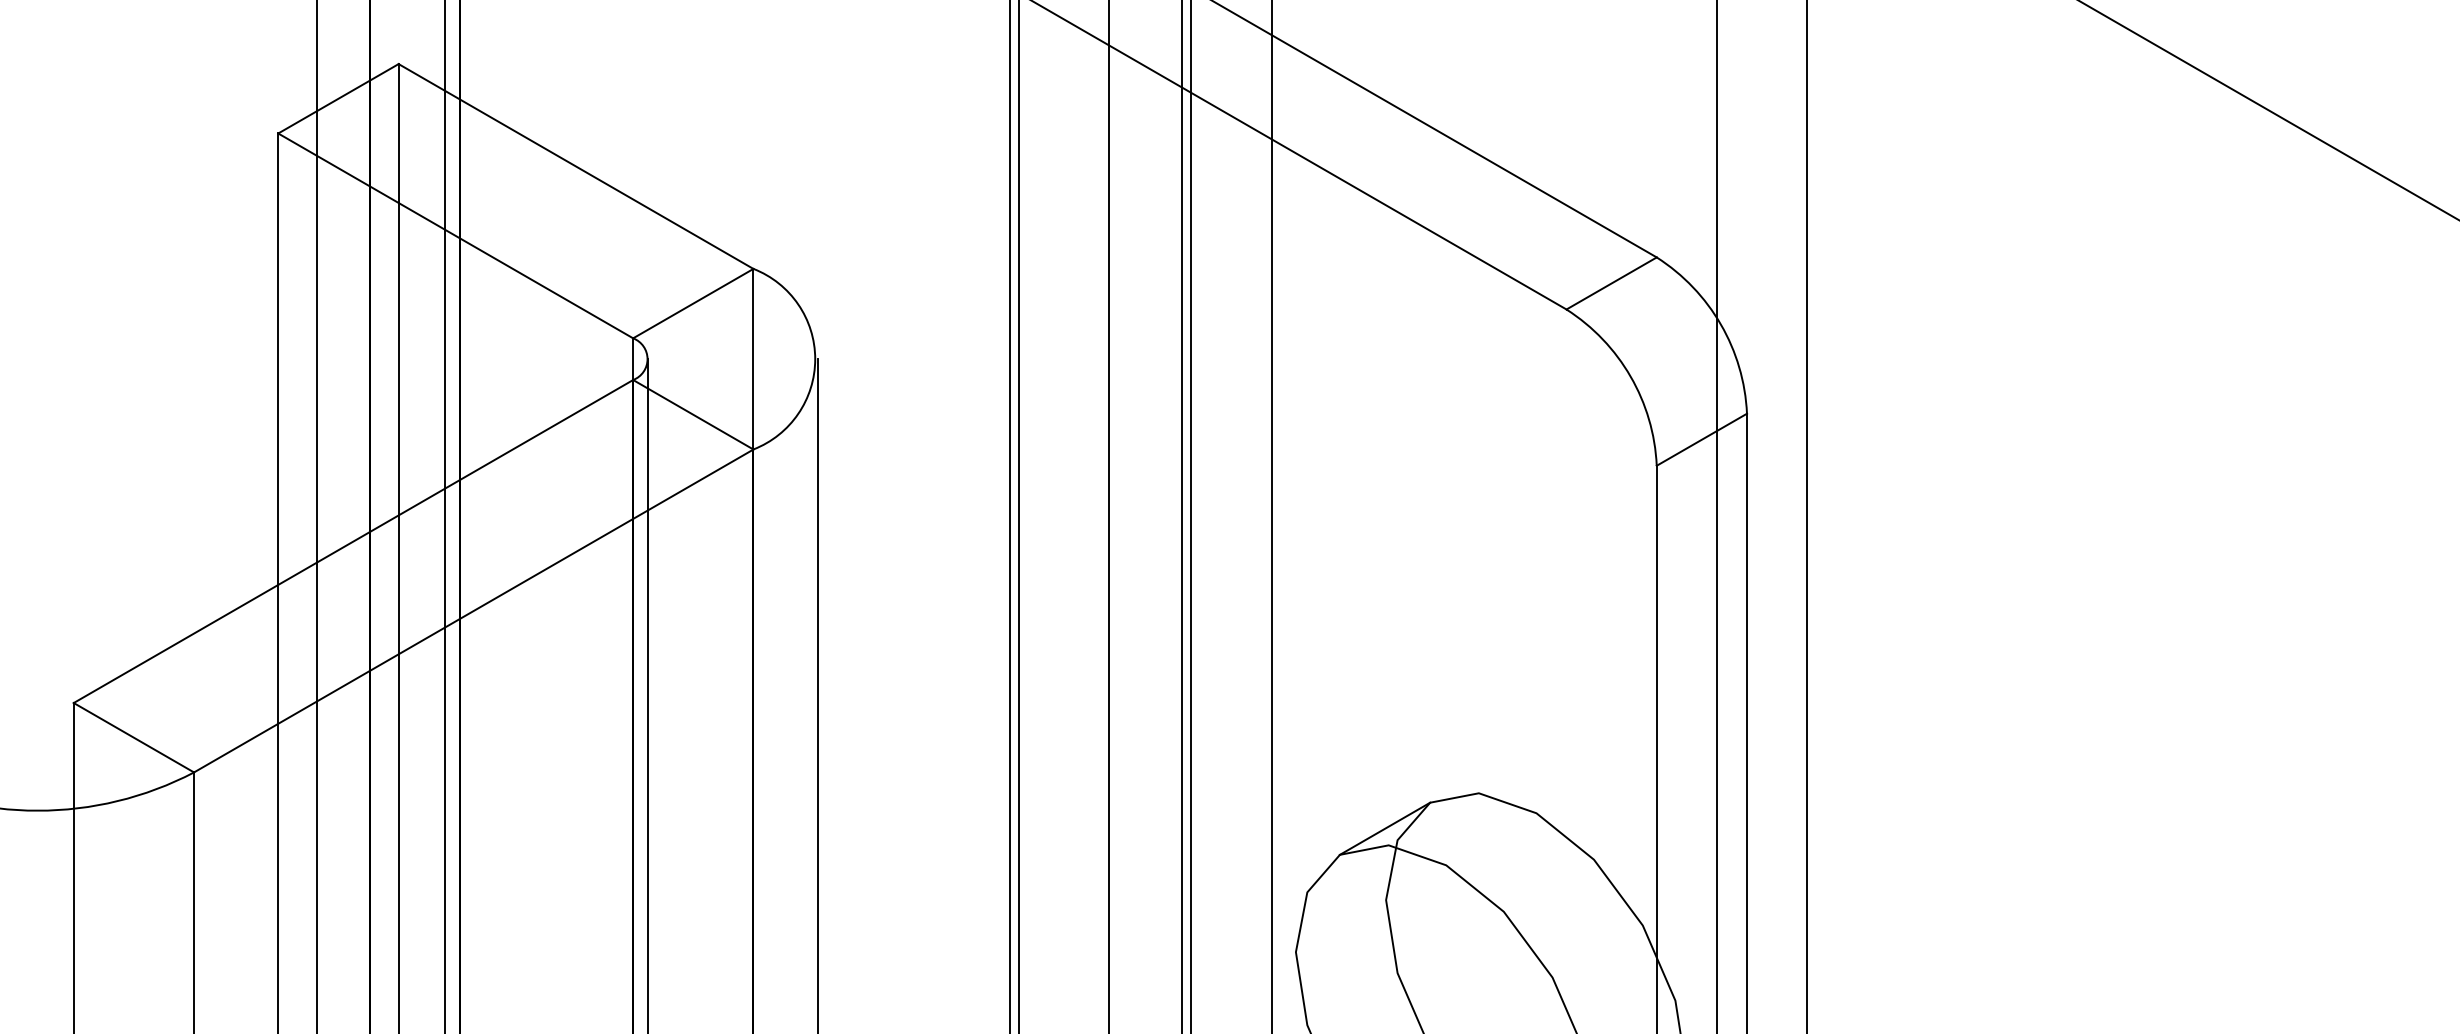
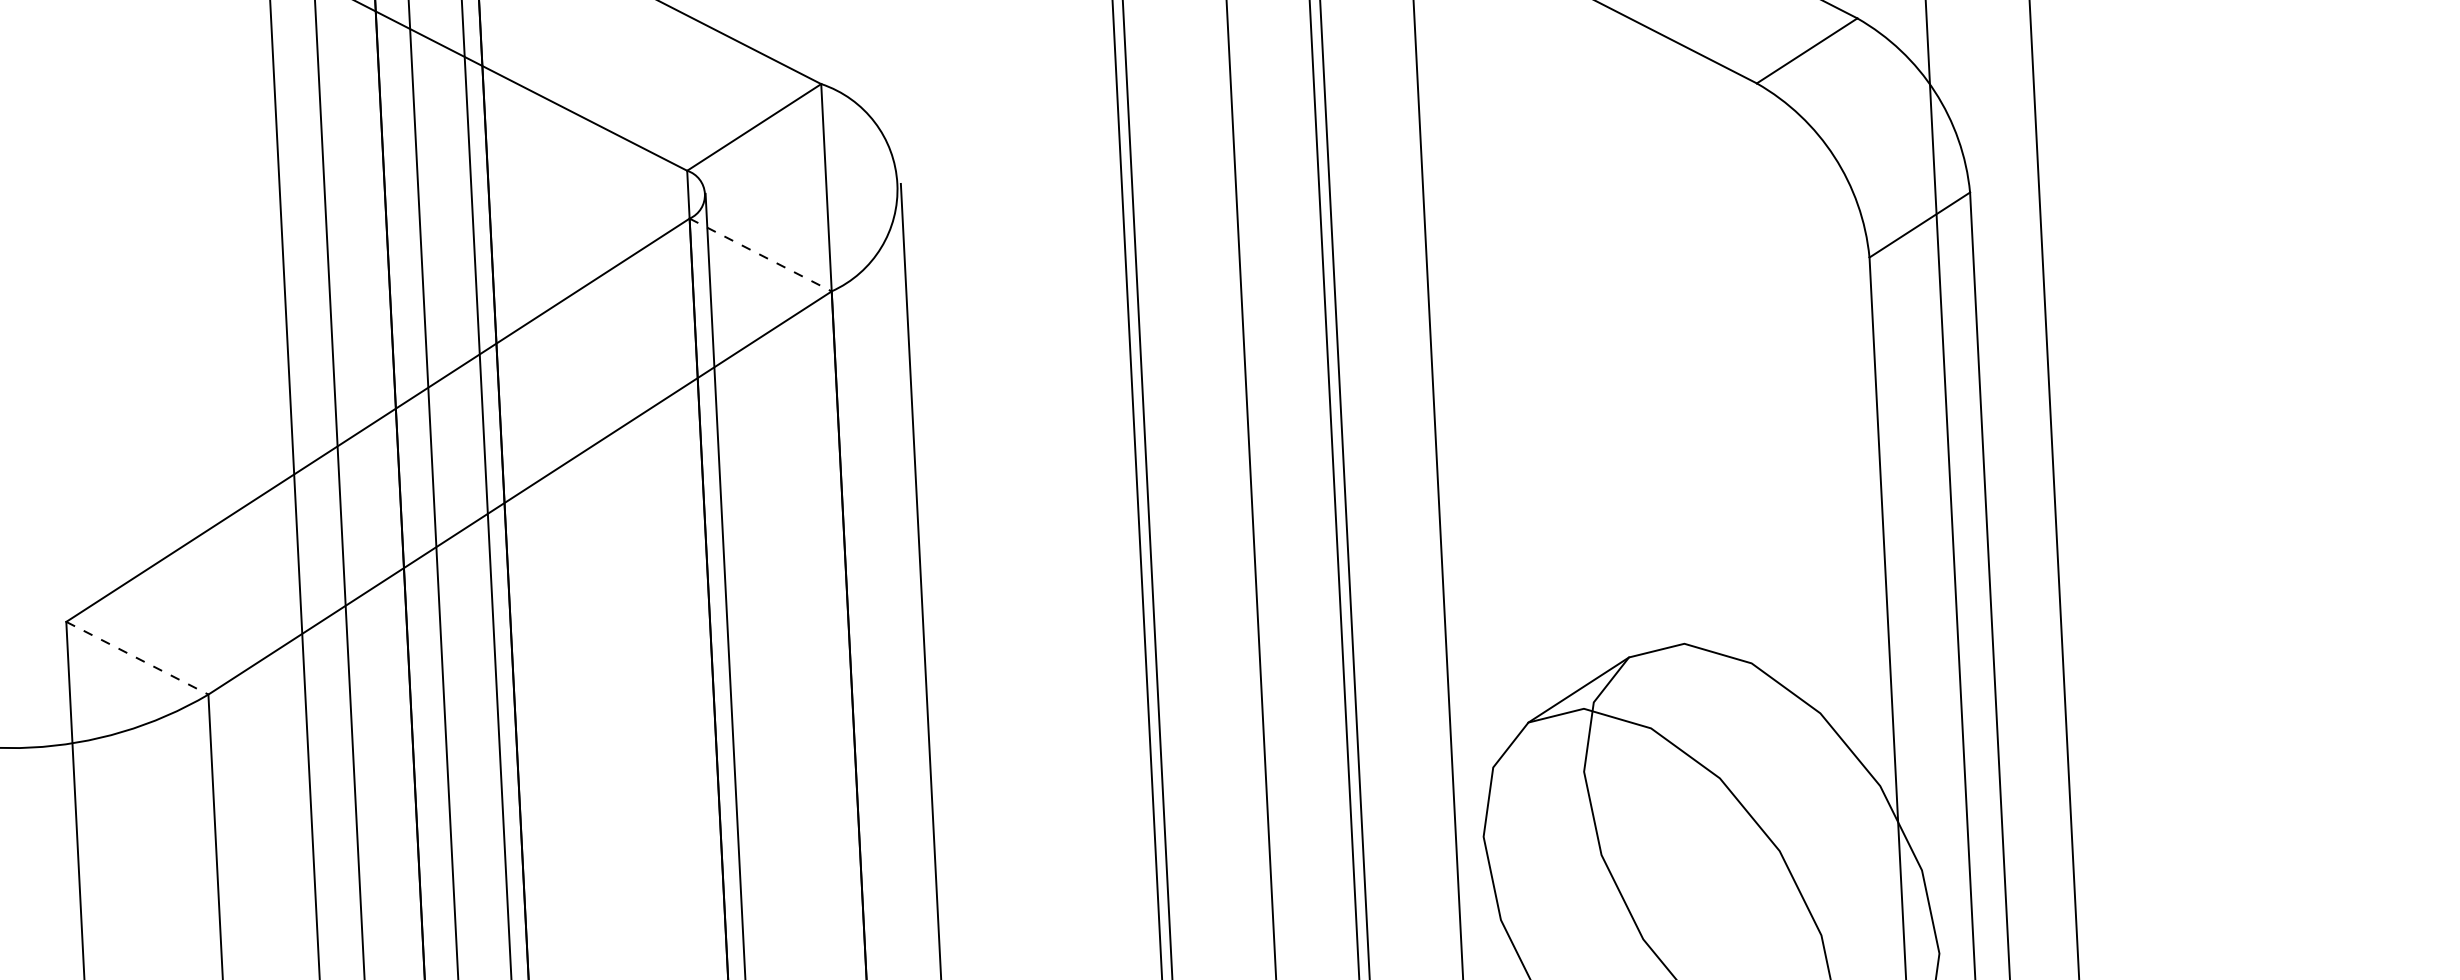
line: (693, 415) -> (760, 255), solid -> dashed
line: (134, 737) -> (138, 657), solid -> dashed

